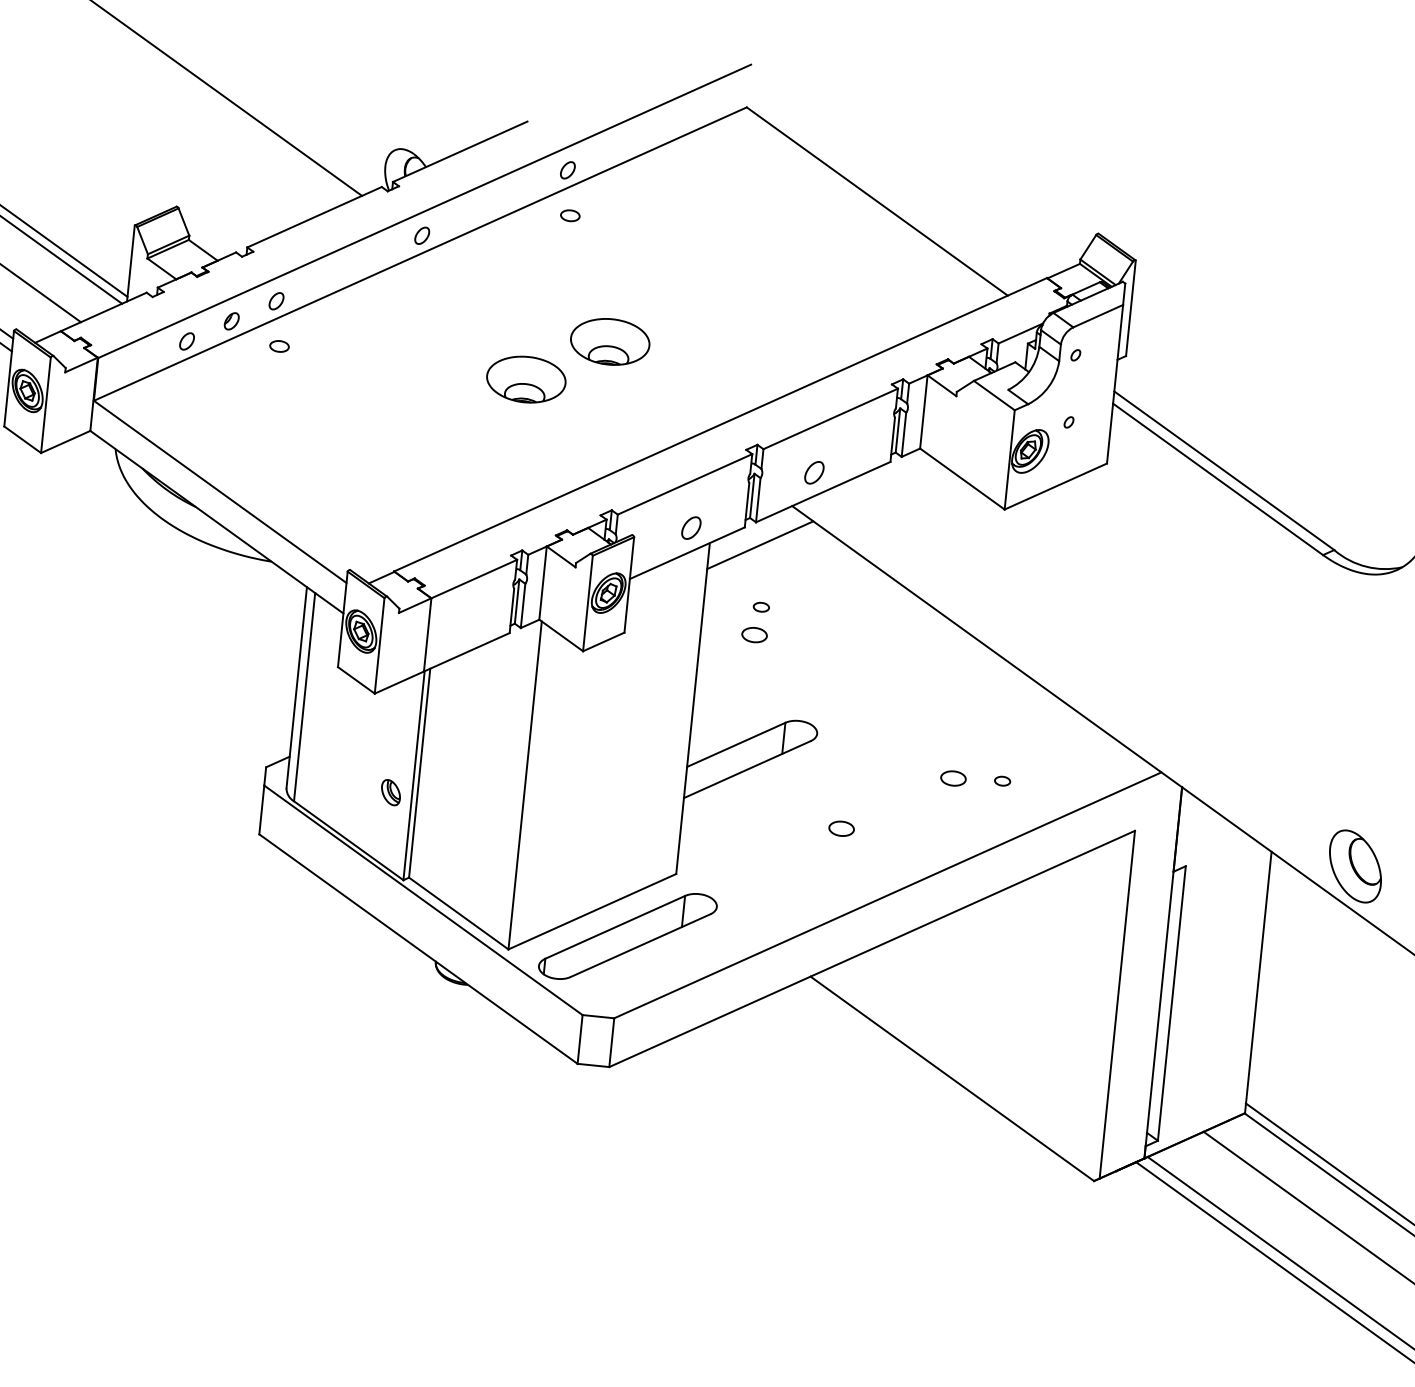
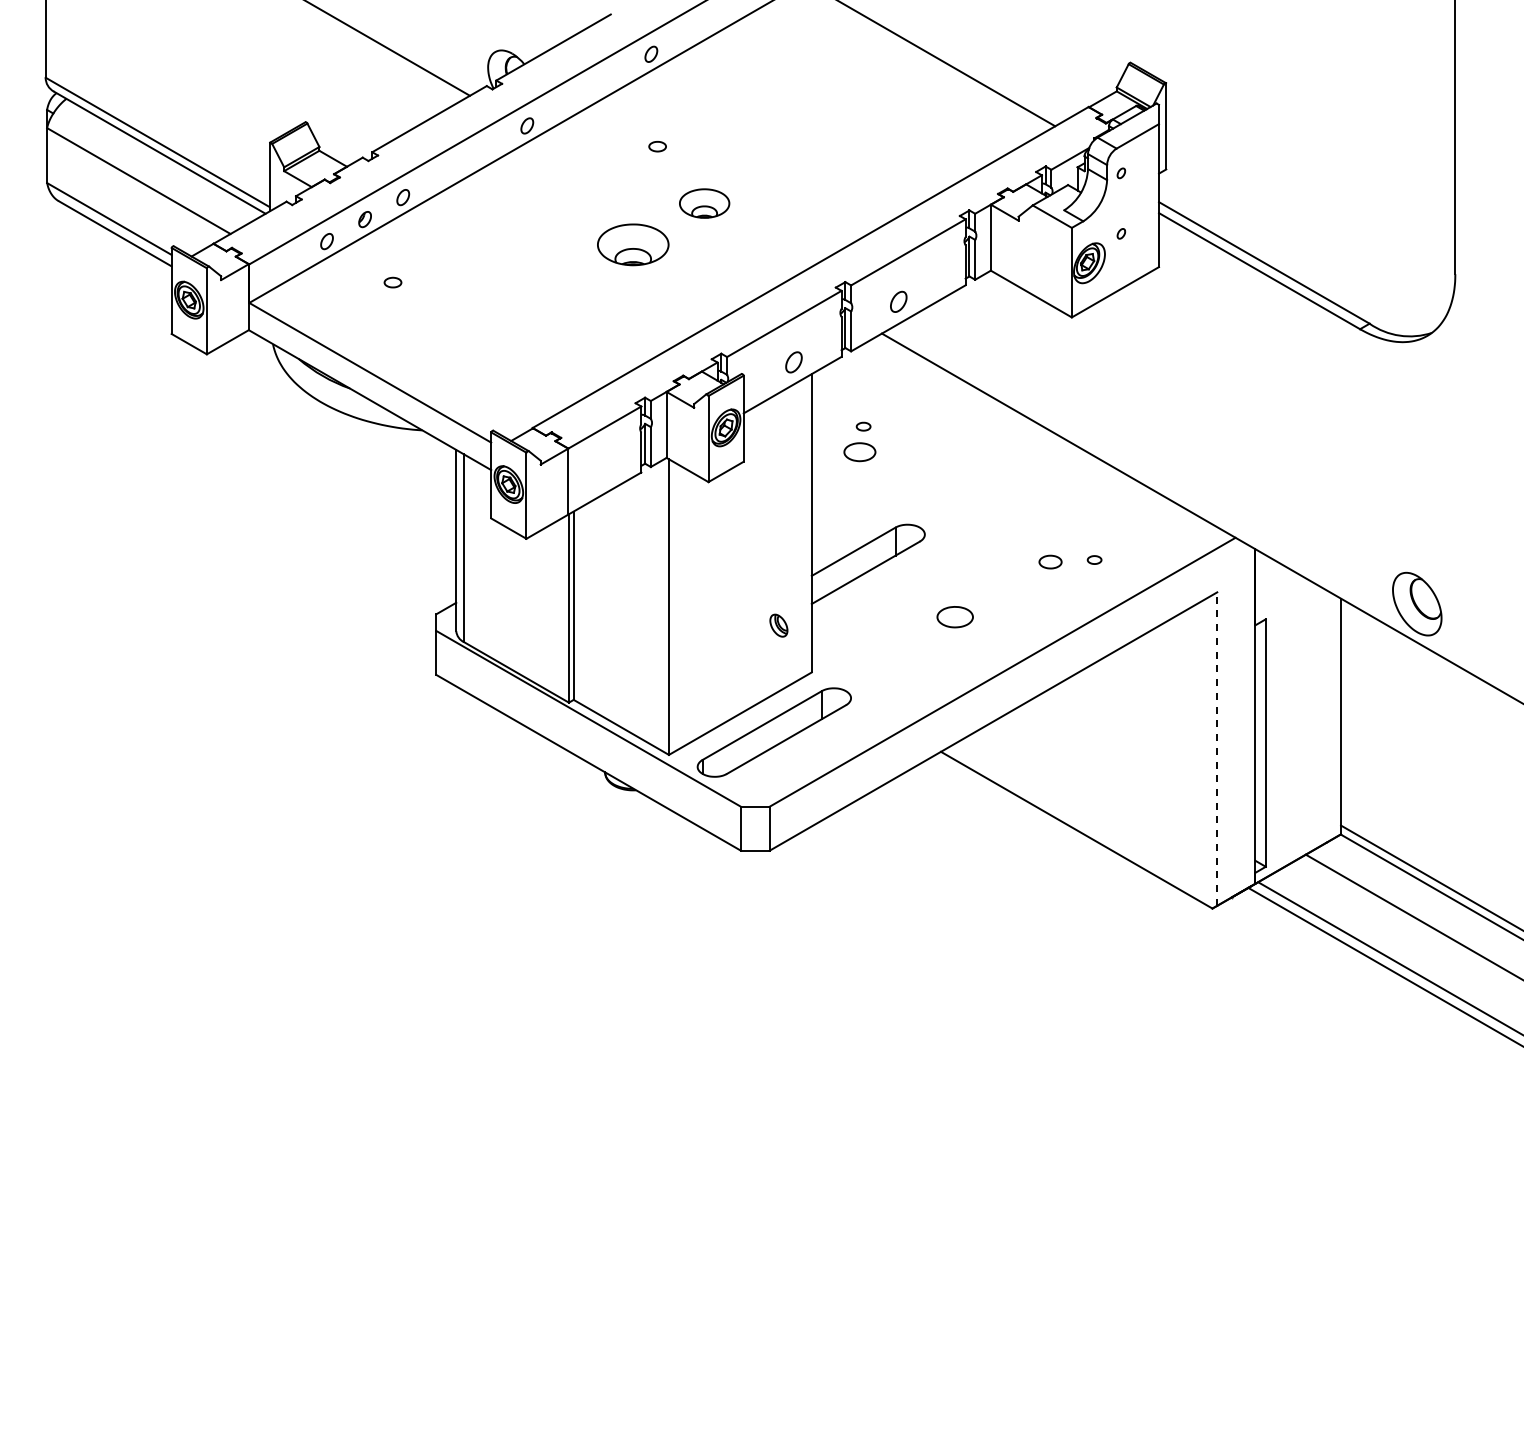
part: (570, 215) -> (657, 146), moved
part: (610, 341) -> (704, 203), size x0.7
part: (278, 346) -> (392, 282), moved
line: (759, 545) -> (856, 371), removed
part: (755, 634) -> (860, 451), size x1.4
part: (390, 792) -> (778, 625), moved
part: (841, 828) -> (955, 616), size x1.6
line: (1117, 1005) -> (1217, 749), solid -> dashed

